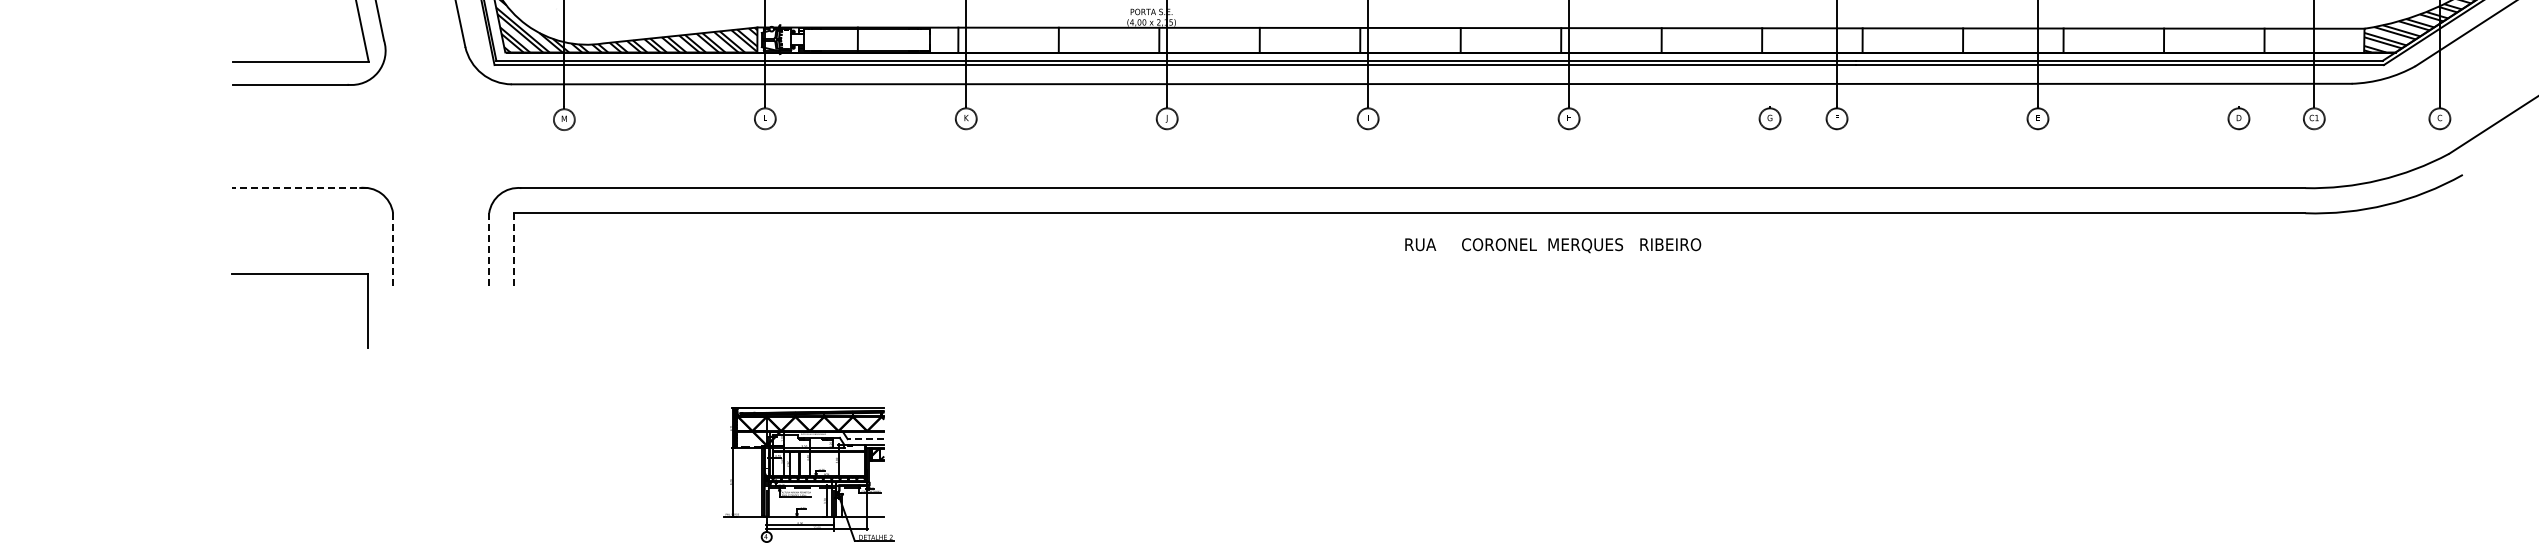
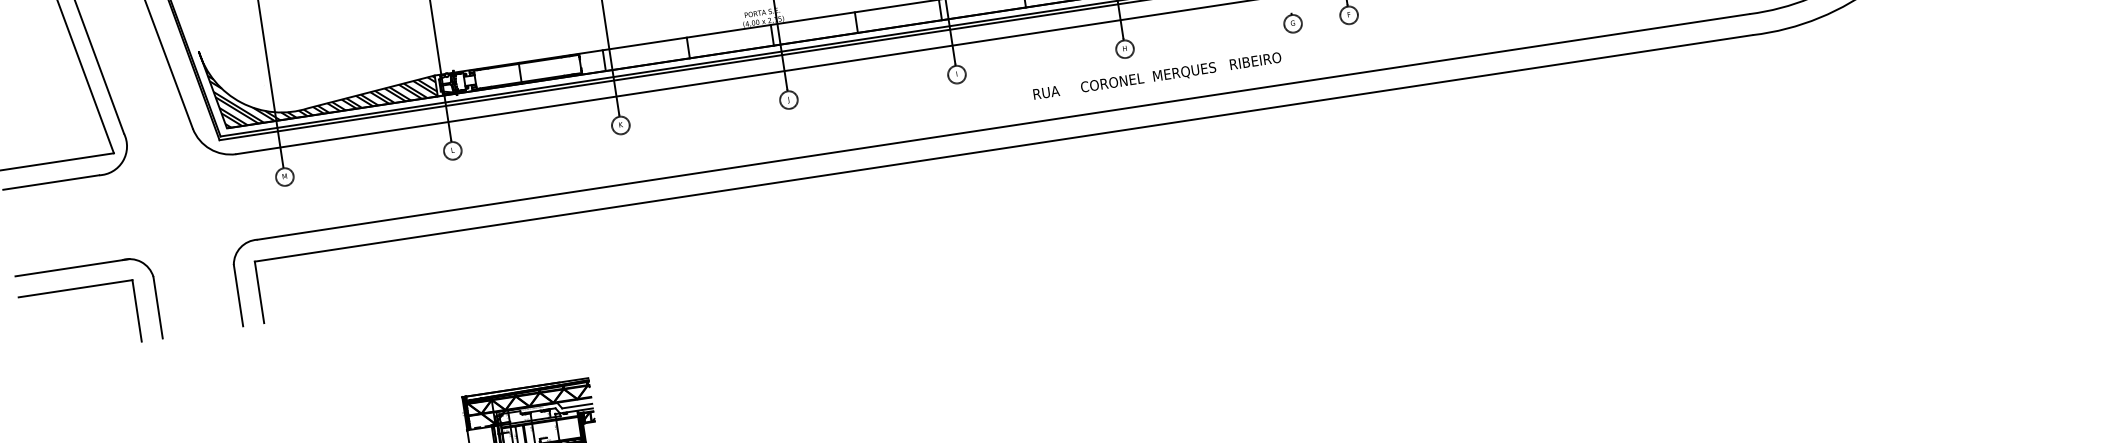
line: (299, 188) -> (72, 268), dashed -> solid
text: (1553, 245) -> (1157, 76), moved
line: (393, 250) -> (158, 308), dashed -> solid
line: (489, 250) -> (238, 295), dashed -> solid
line: (514, 250) -> (259, 292), dashed -> solid
part: (299, 274) -> (75, 289), moved
line: (865, 439) -> (577, 406), dashed -> solid

